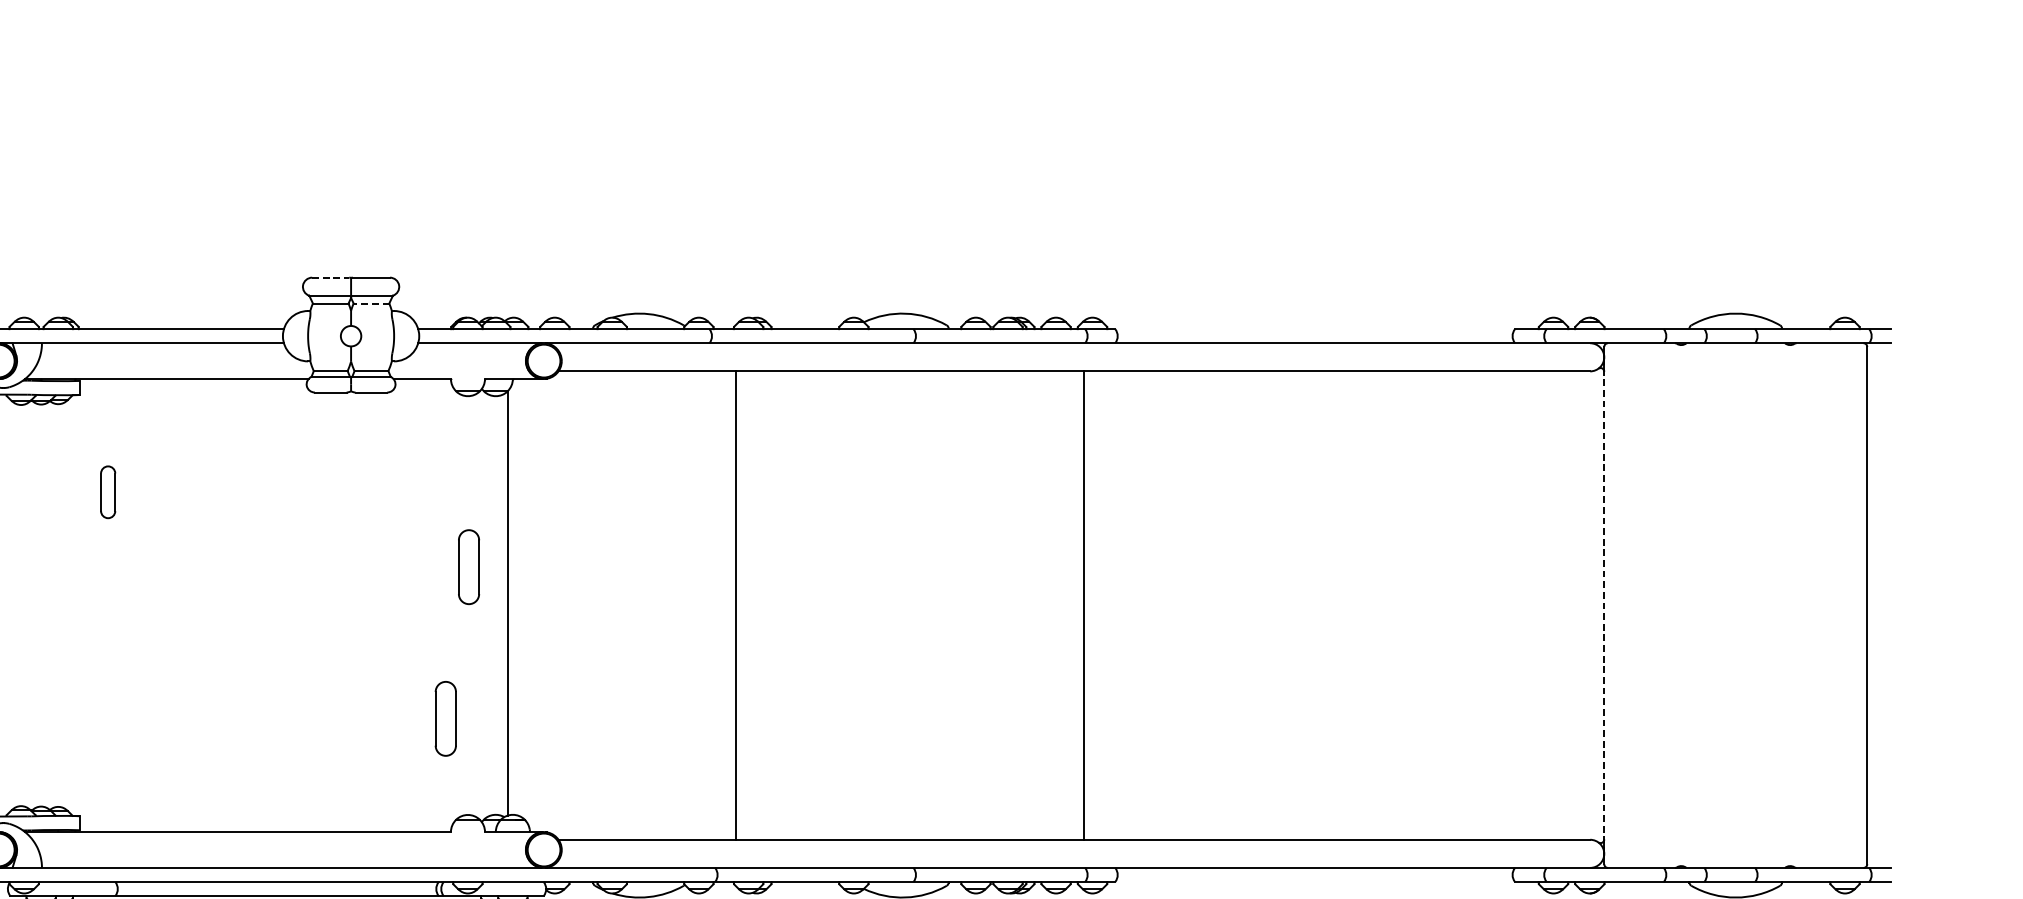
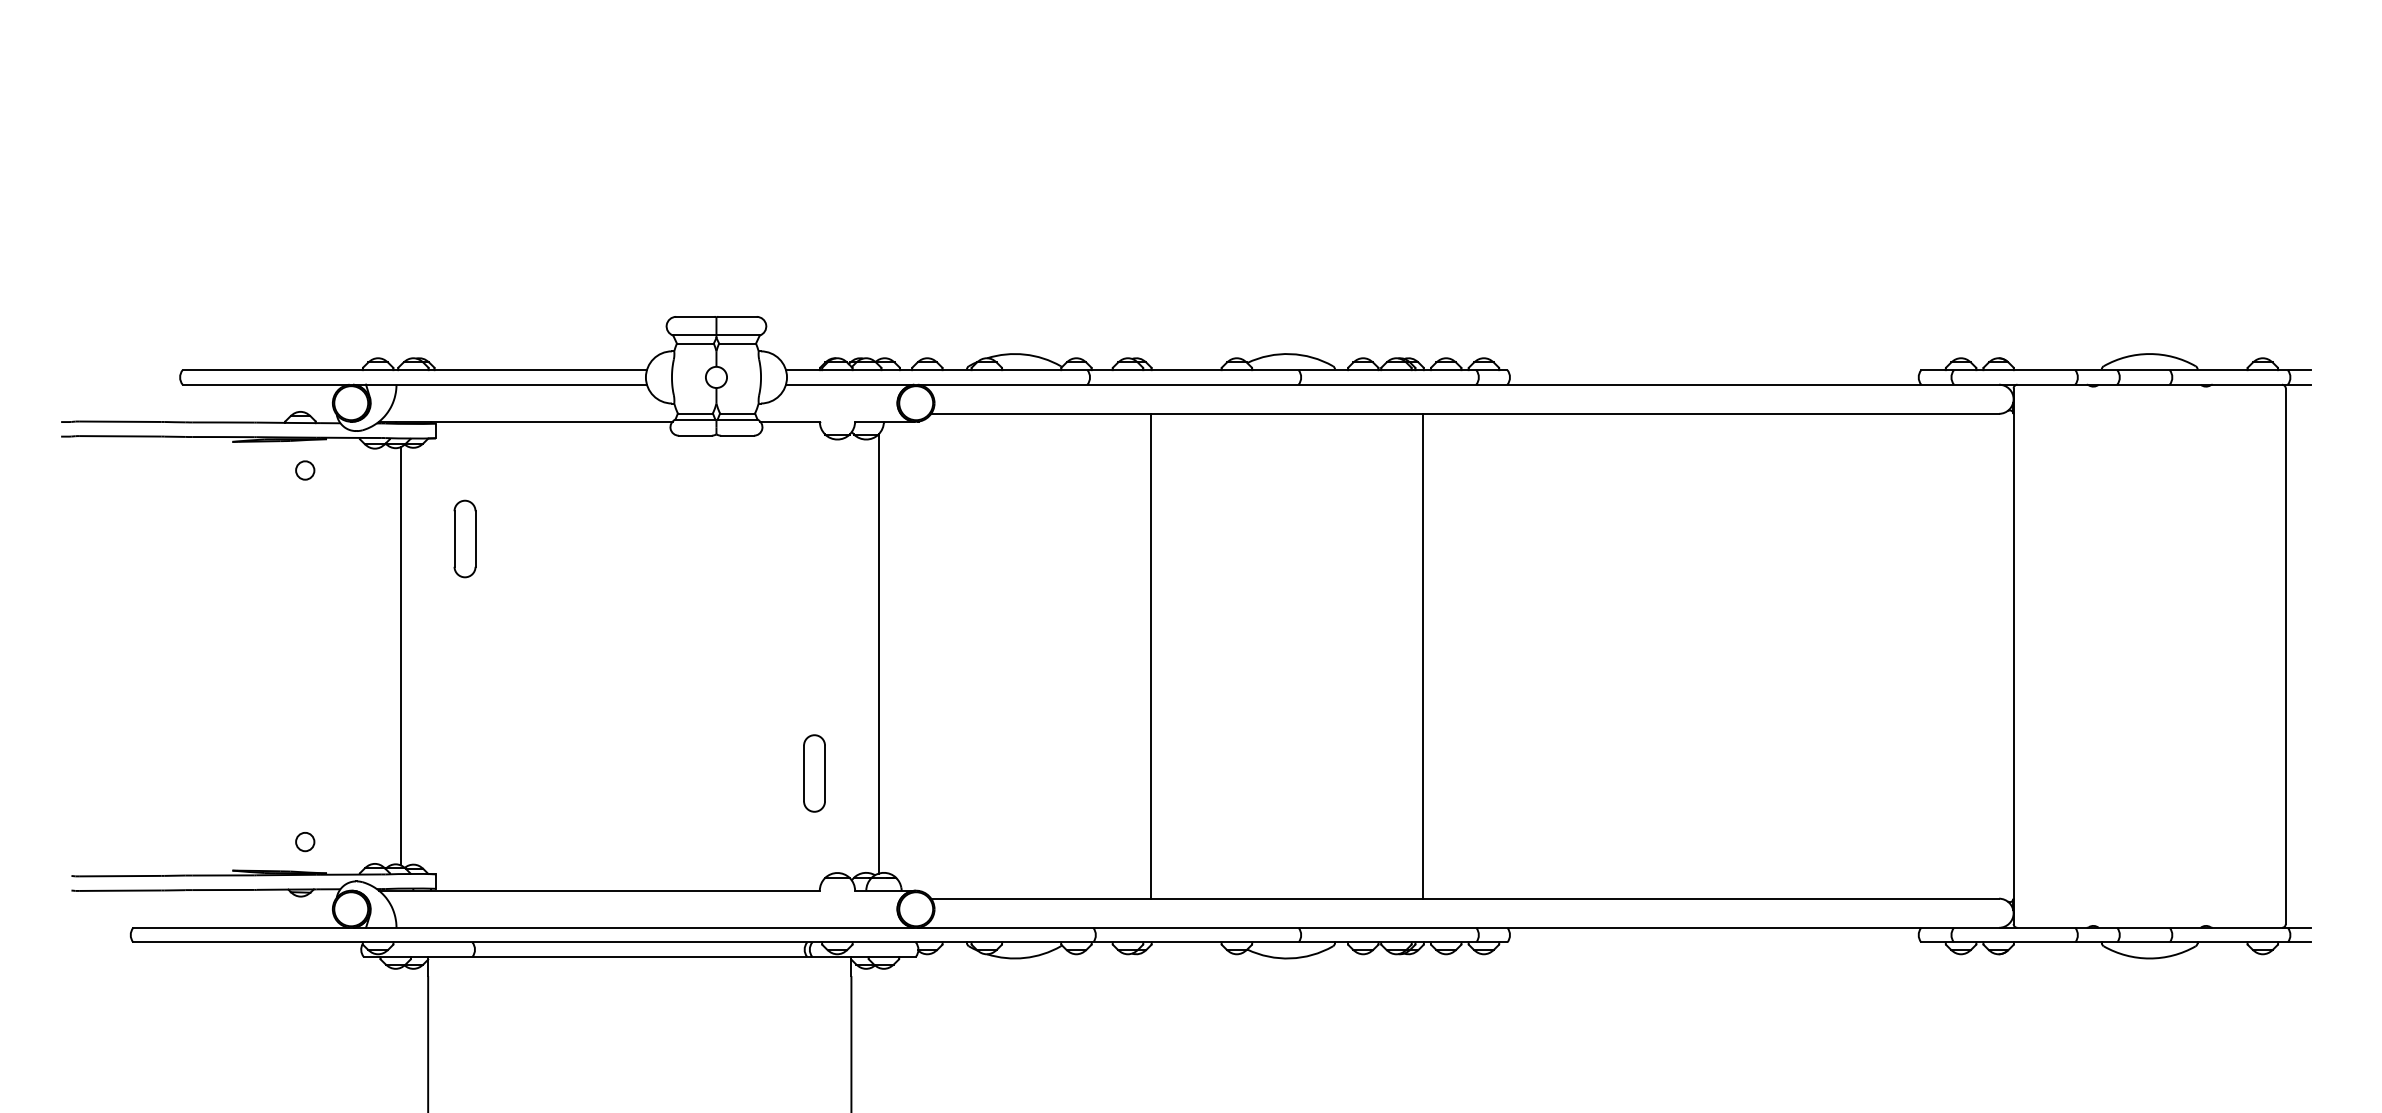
line: (330, 277) -> (695, 316), dashed -> solid
line: (371, 303) -> (737, 343), dashed -> solid
part: (107, 491) -> (464, 538), size x1.43
part: (468, 567) -> (838, 616), removed
line: (736, 604) -> (1151, 655), moved
line: (1084, 604) -> (1423, 655), moved
line: (45, 605) -> (400, 656), added
line: (1604, 605) -> (2013, 656), dashed -> solid

